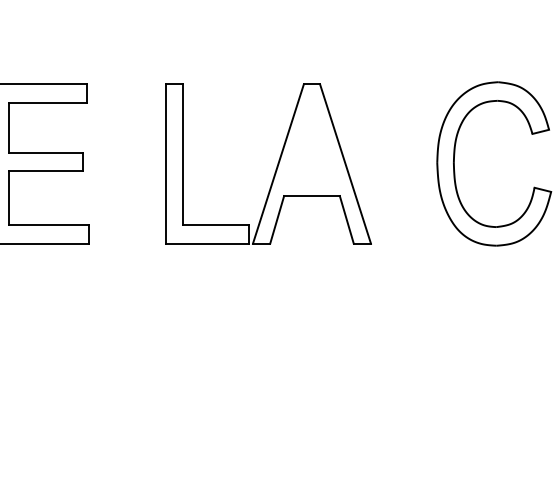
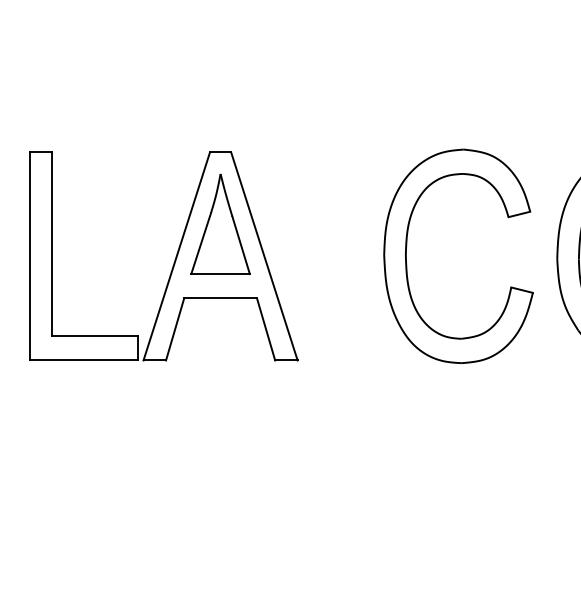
part: (311, 139) -> (219, 224), added

